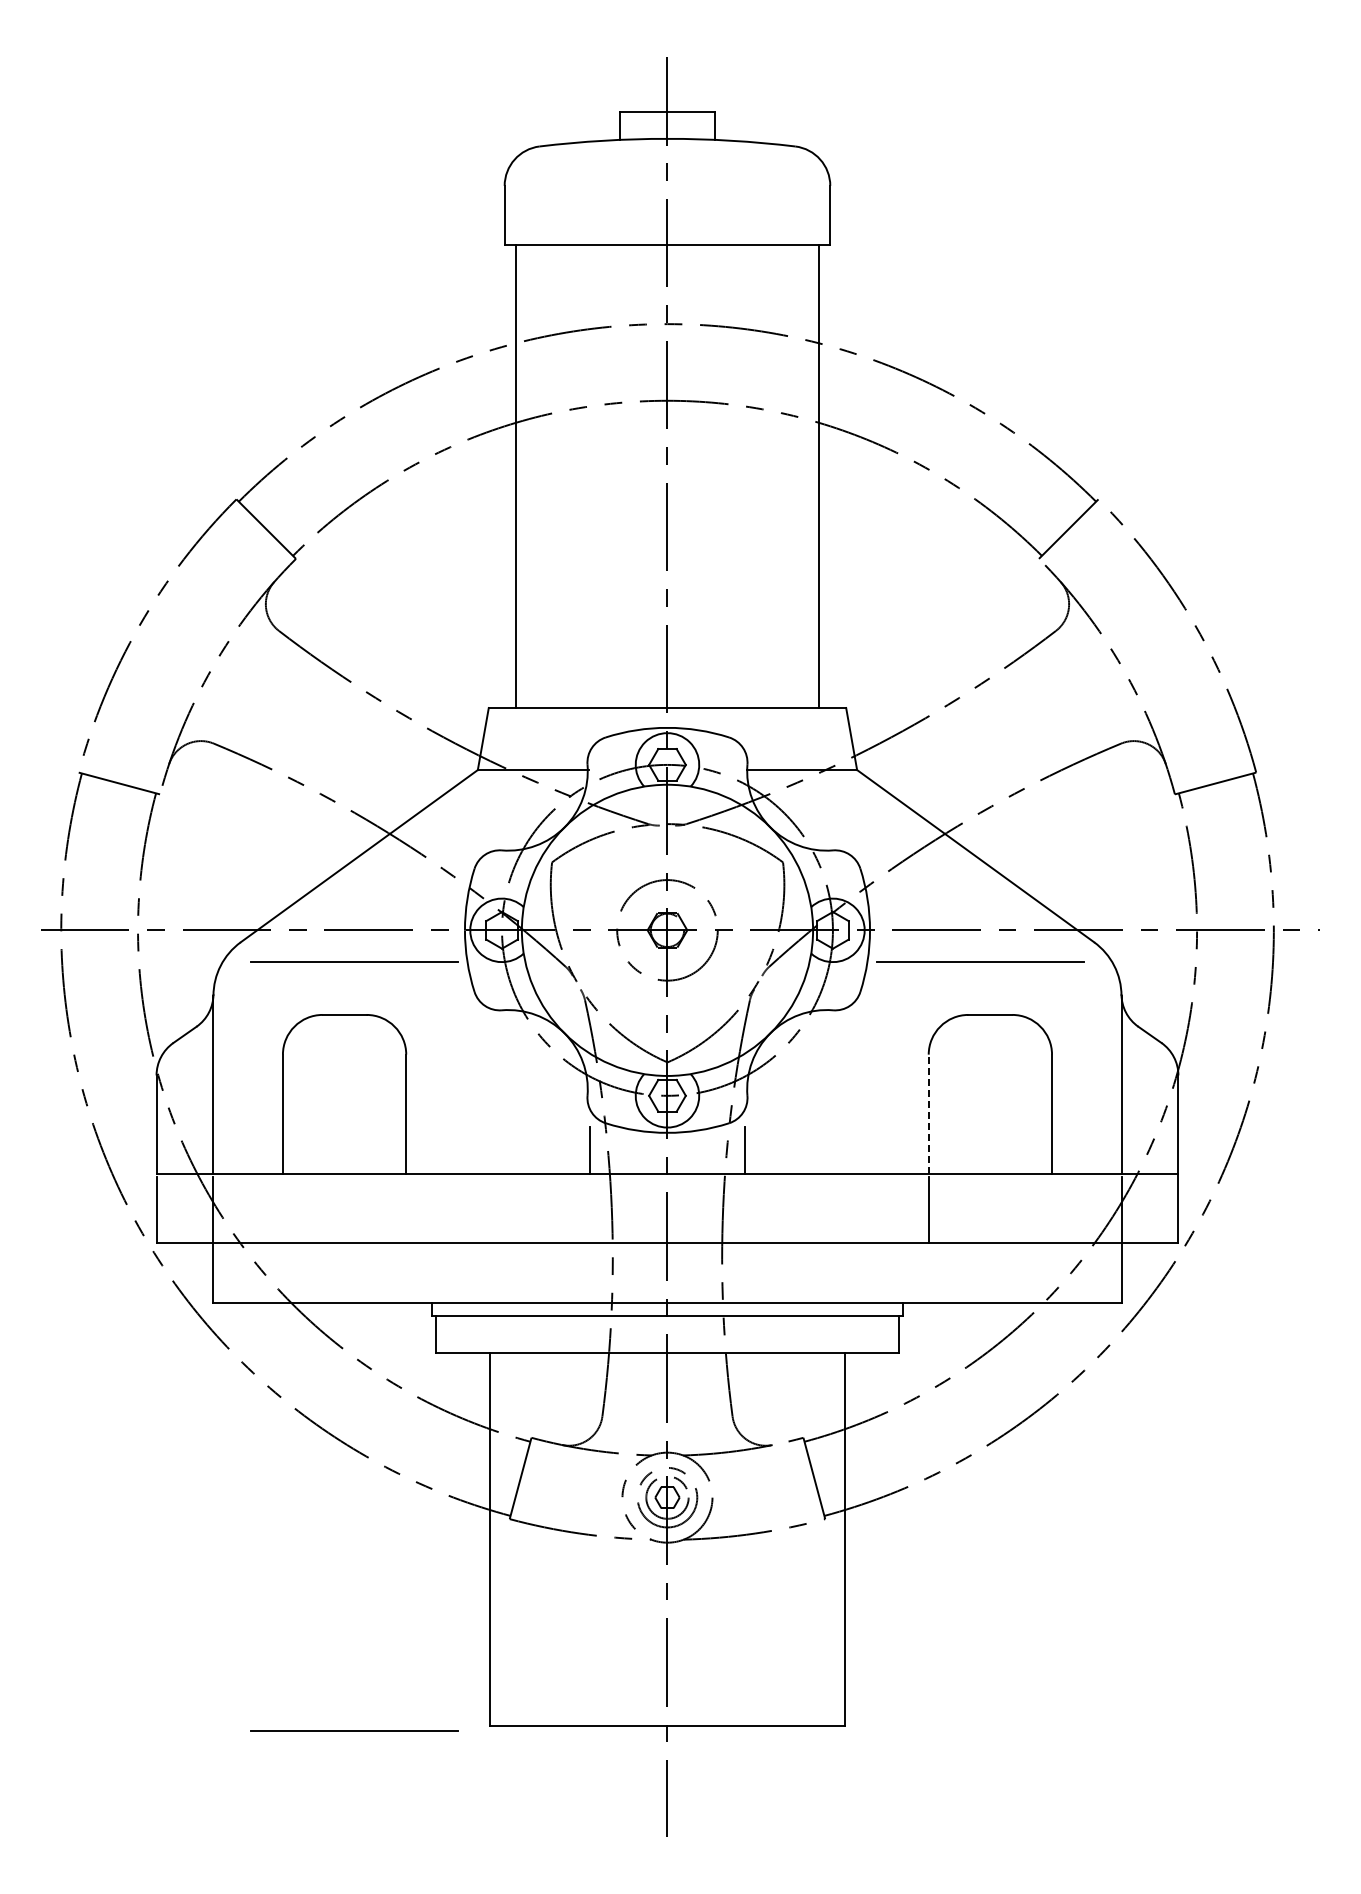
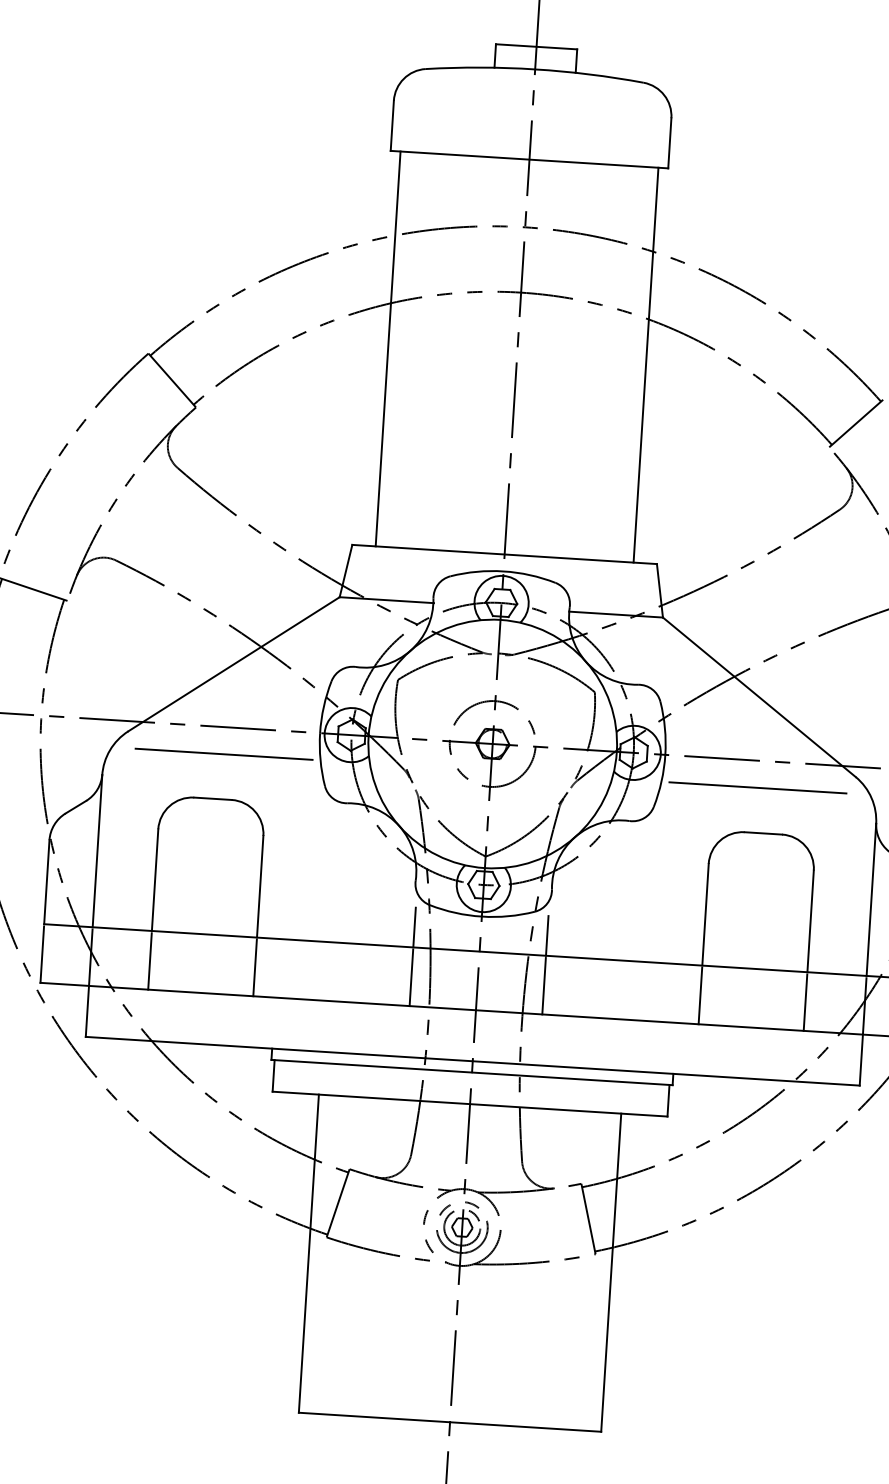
line: (928, 1114) -> (705, 914), dashed -> solid
line: (282, 1209) -> (149, 961), added
line: (406, 1209) -> (255, 967), added
line: (589, 1209) -> (411, 977), added
line: (745, 1209) -> (544, 986), added
line: (1052, 1209) -> (805, 1002), added
line: (354, 1730) -> (183, 1409), removed

